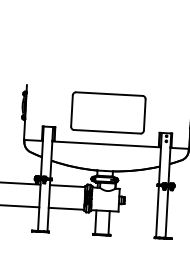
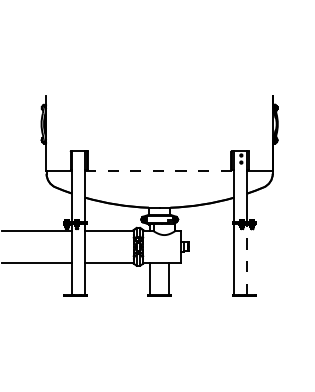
part: (108, 112) -> (159, 127), removed
line: (106, 144) -> (159, 171), solid -> dashed
line: (167, 212) -> (247, 259), solid -> dashed

